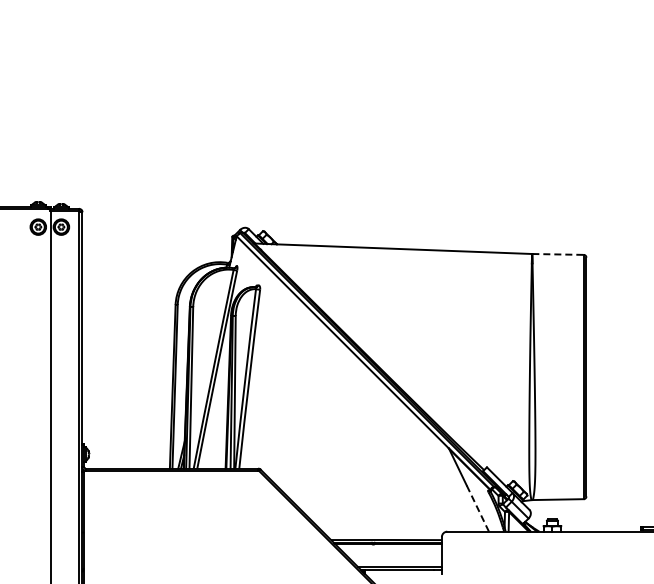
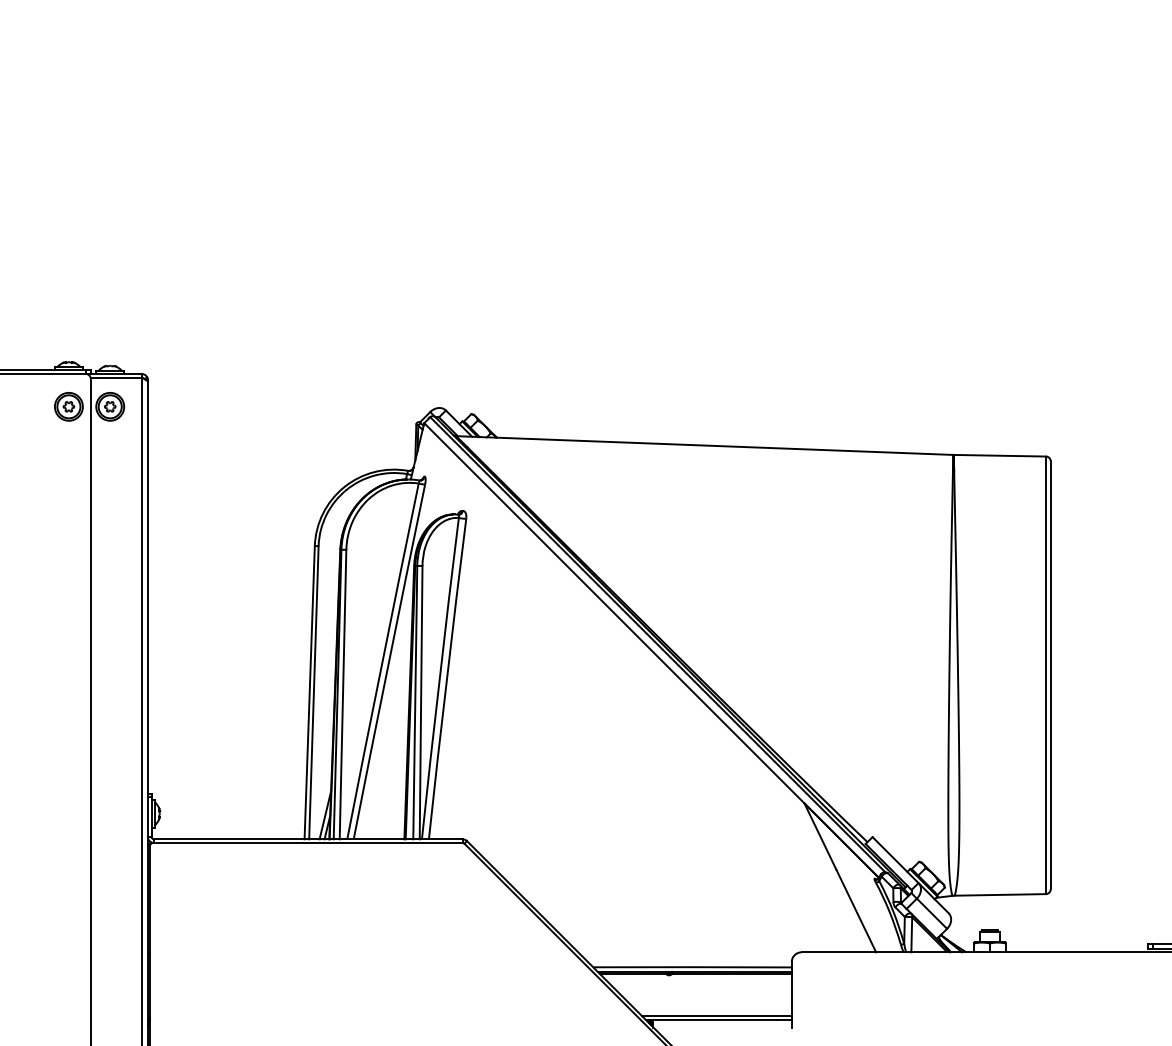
line: (558, 254) -> (1000, 455), dashed -> solid
line: (477, 508) -> (855, 910), dashed -> solid

